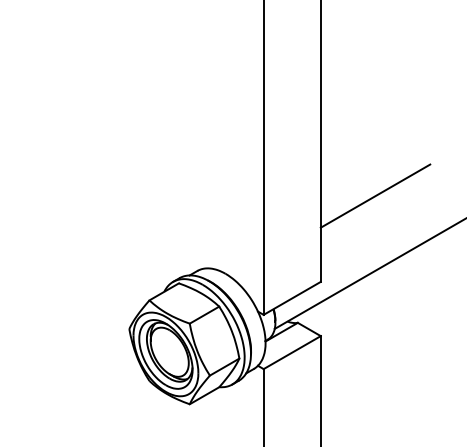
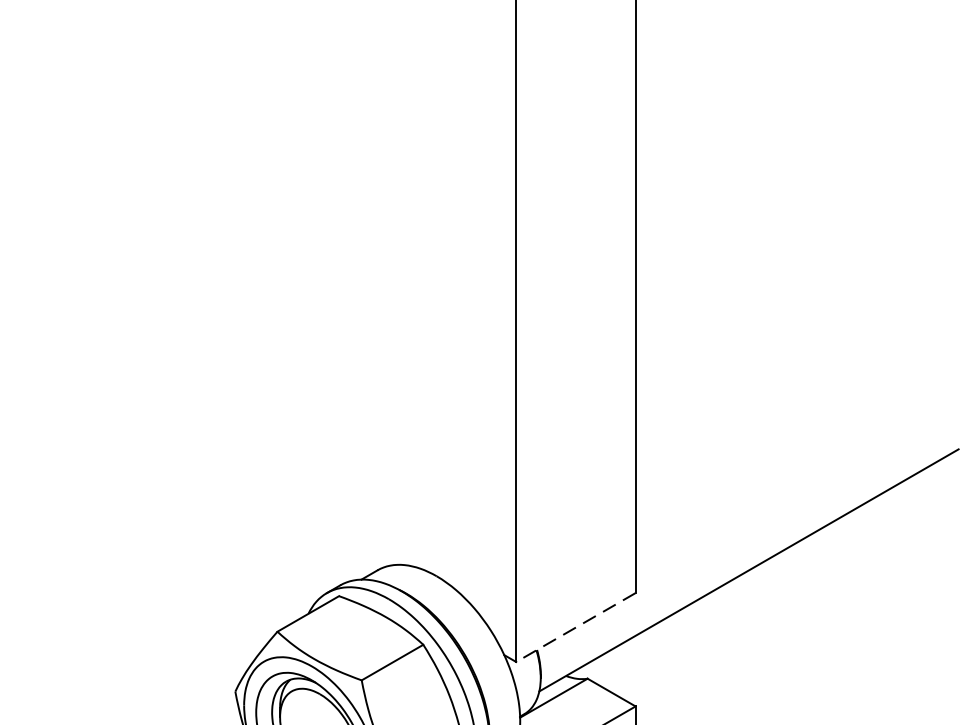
line: (375, 195) -> (749, 412), removed
line: (292, 298) -> (576, 627), solid -> dashed

